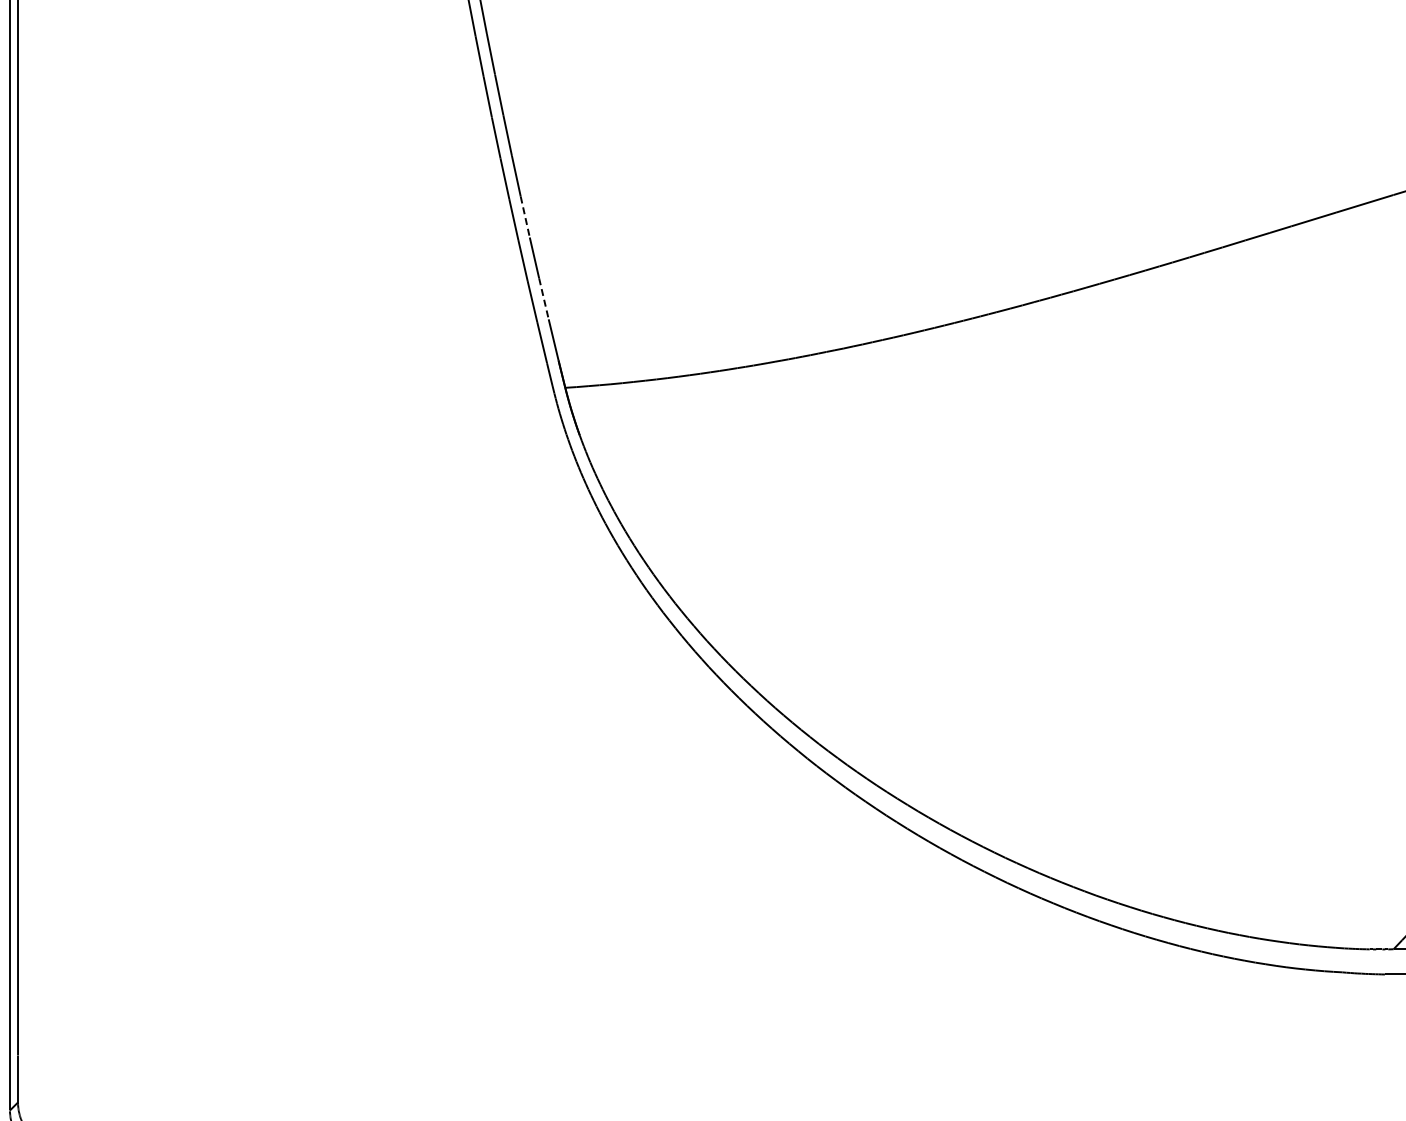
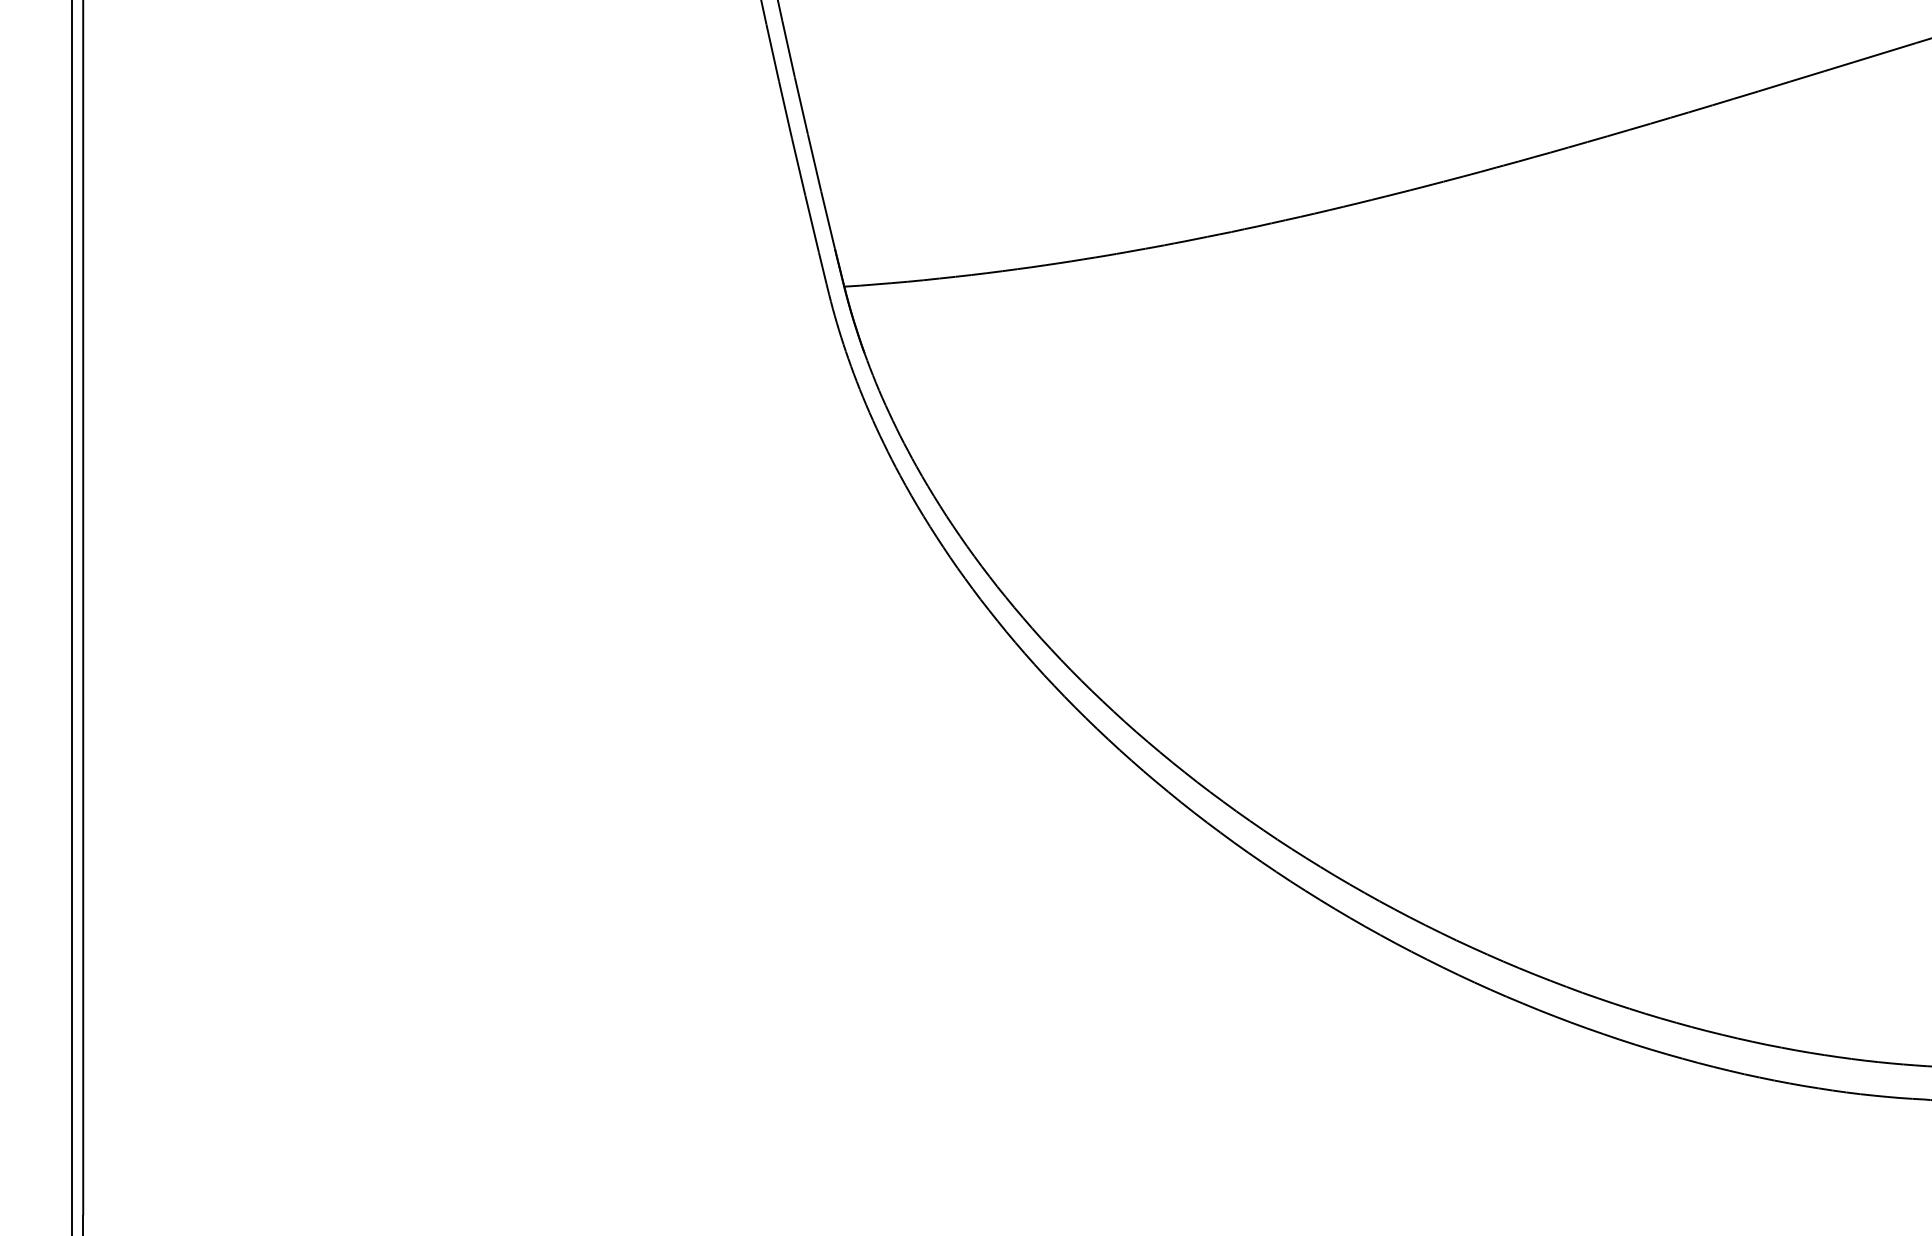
line: (525, 217) -> (788, 49), dashed -> solid
line: (544, 299) -> (815, 163), dashed -> solid

